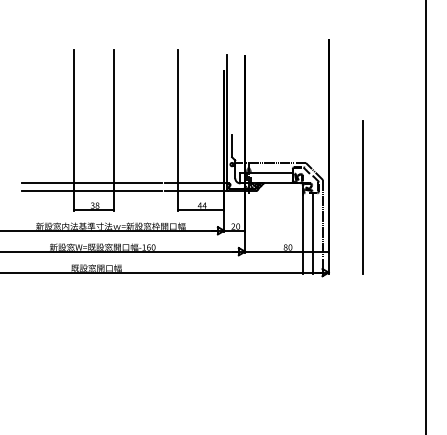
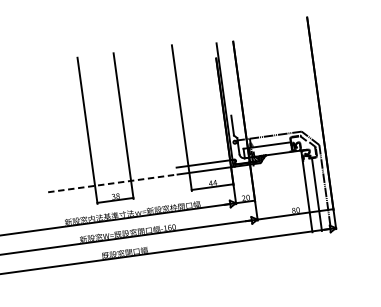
line: (92, 183) -> (110, 176), removed
line: (92, 191) -> (111, 183), solid -> dashed
line: (362, 197) -> (357, 155), removed

